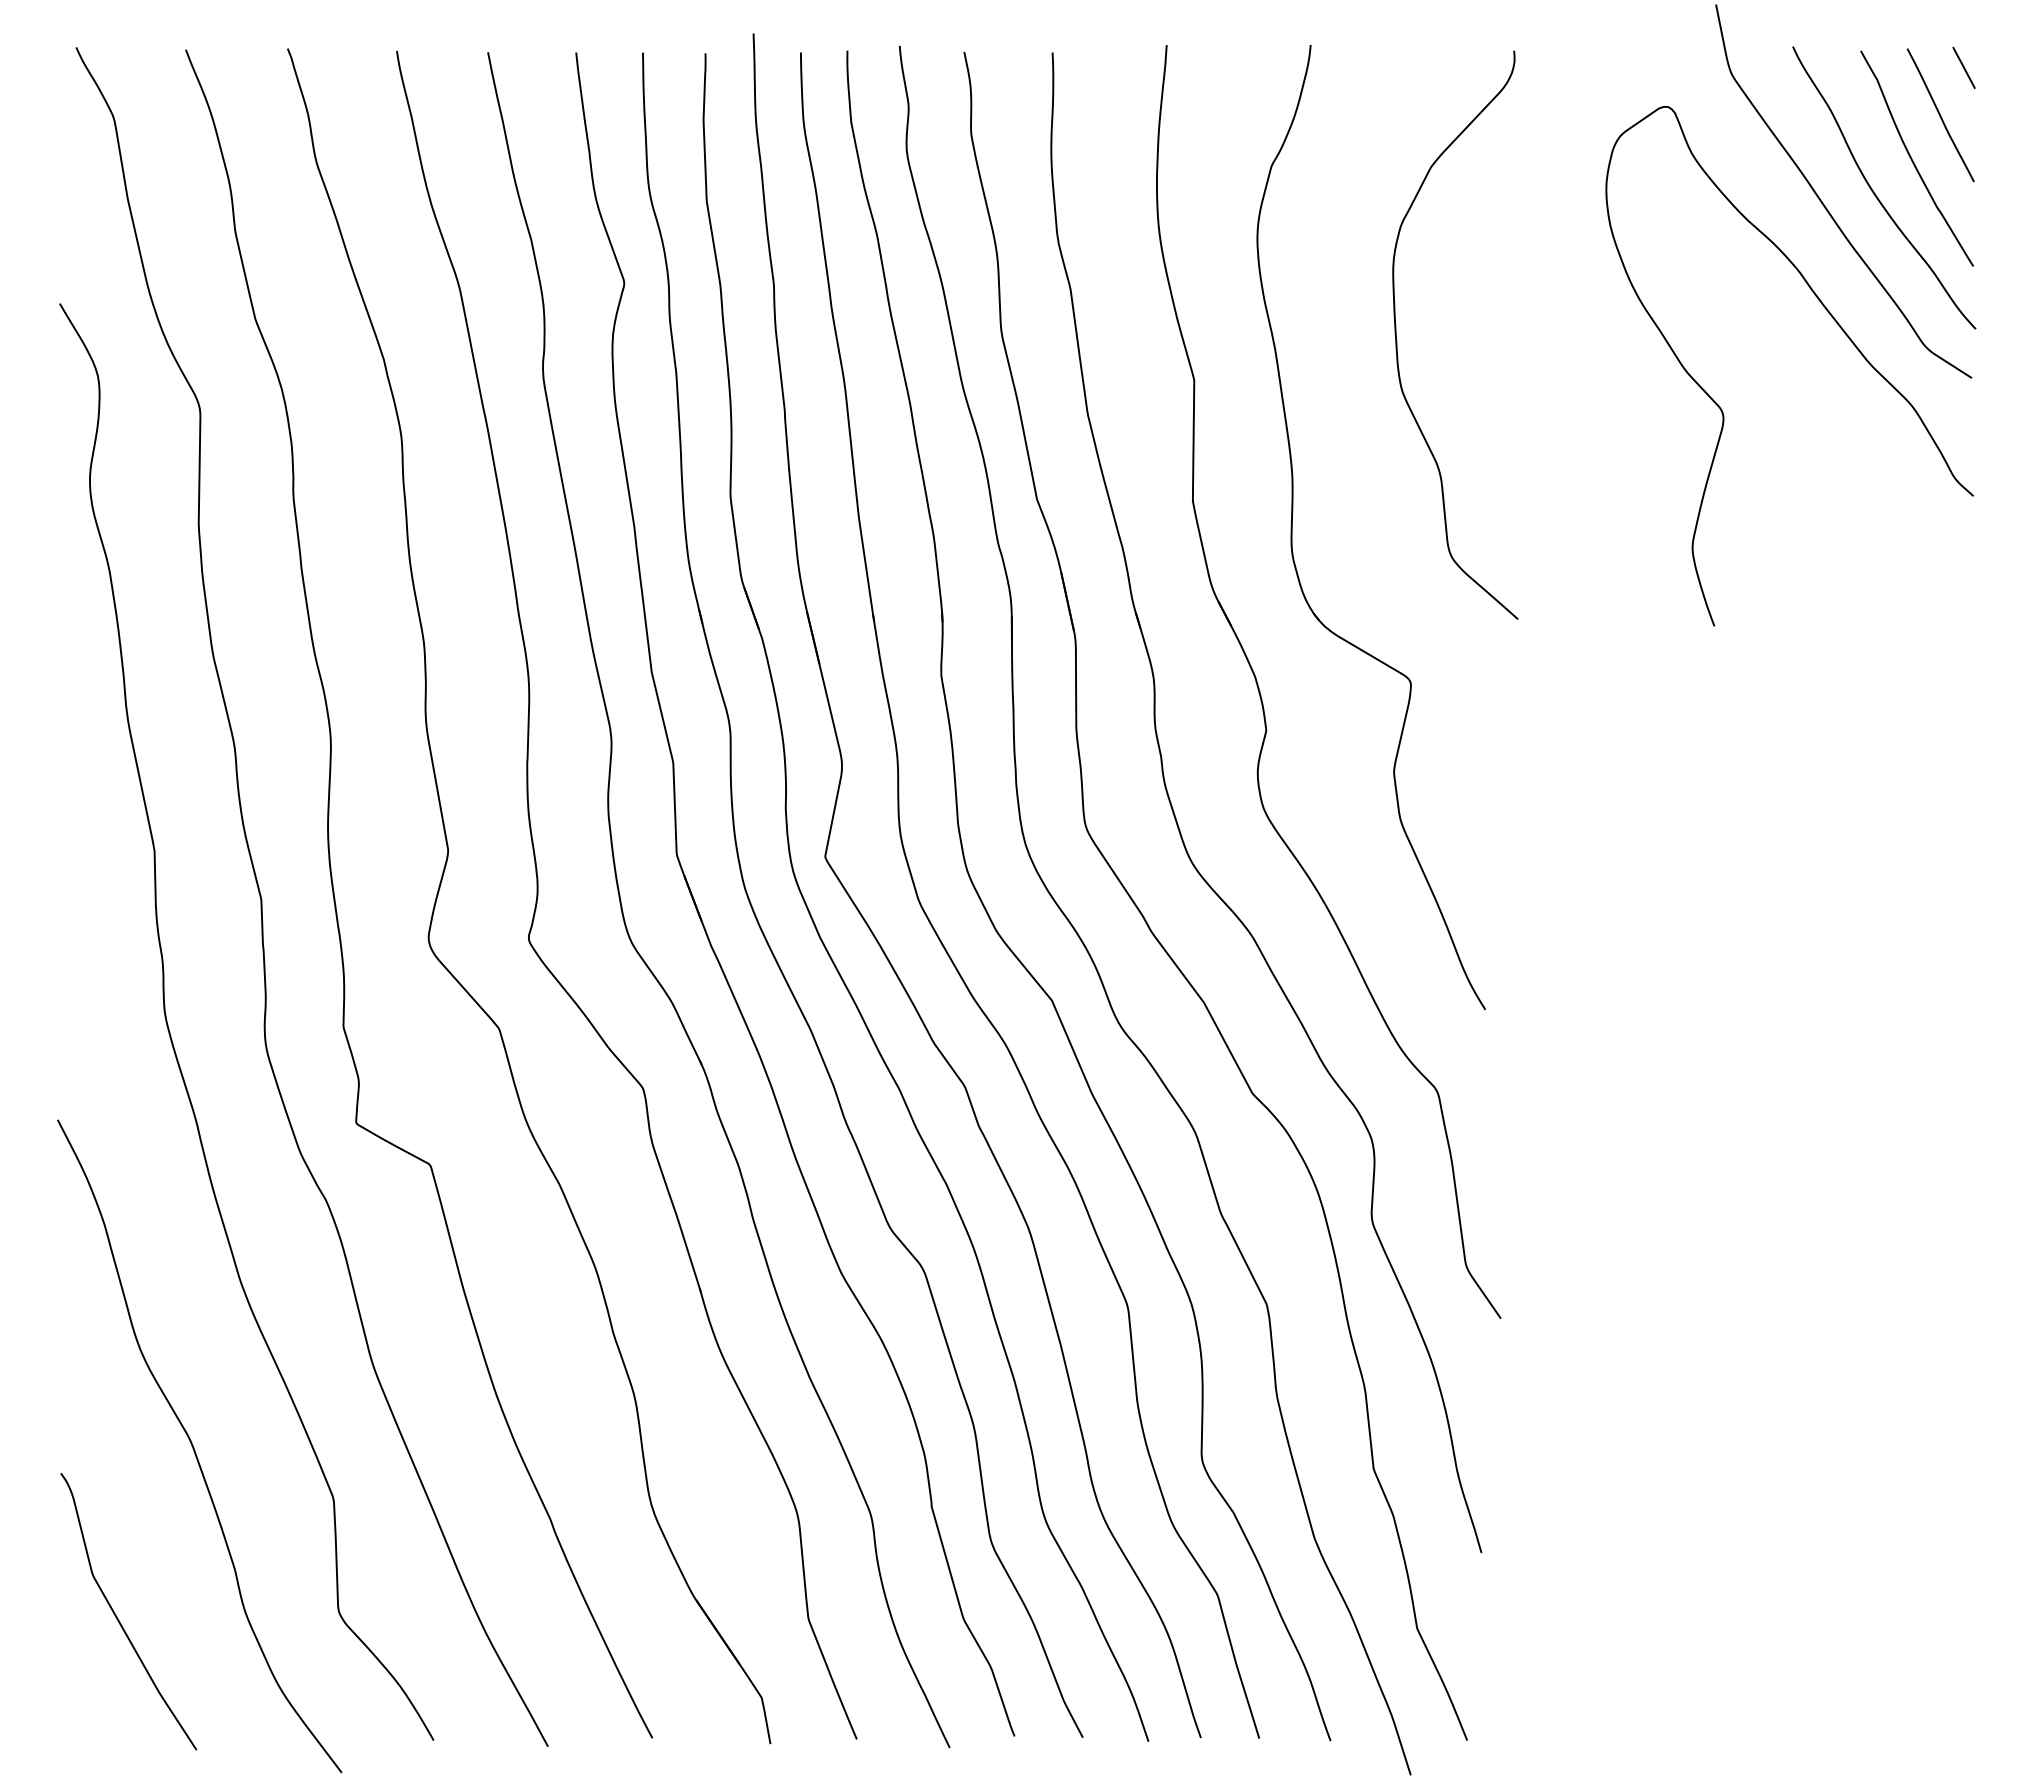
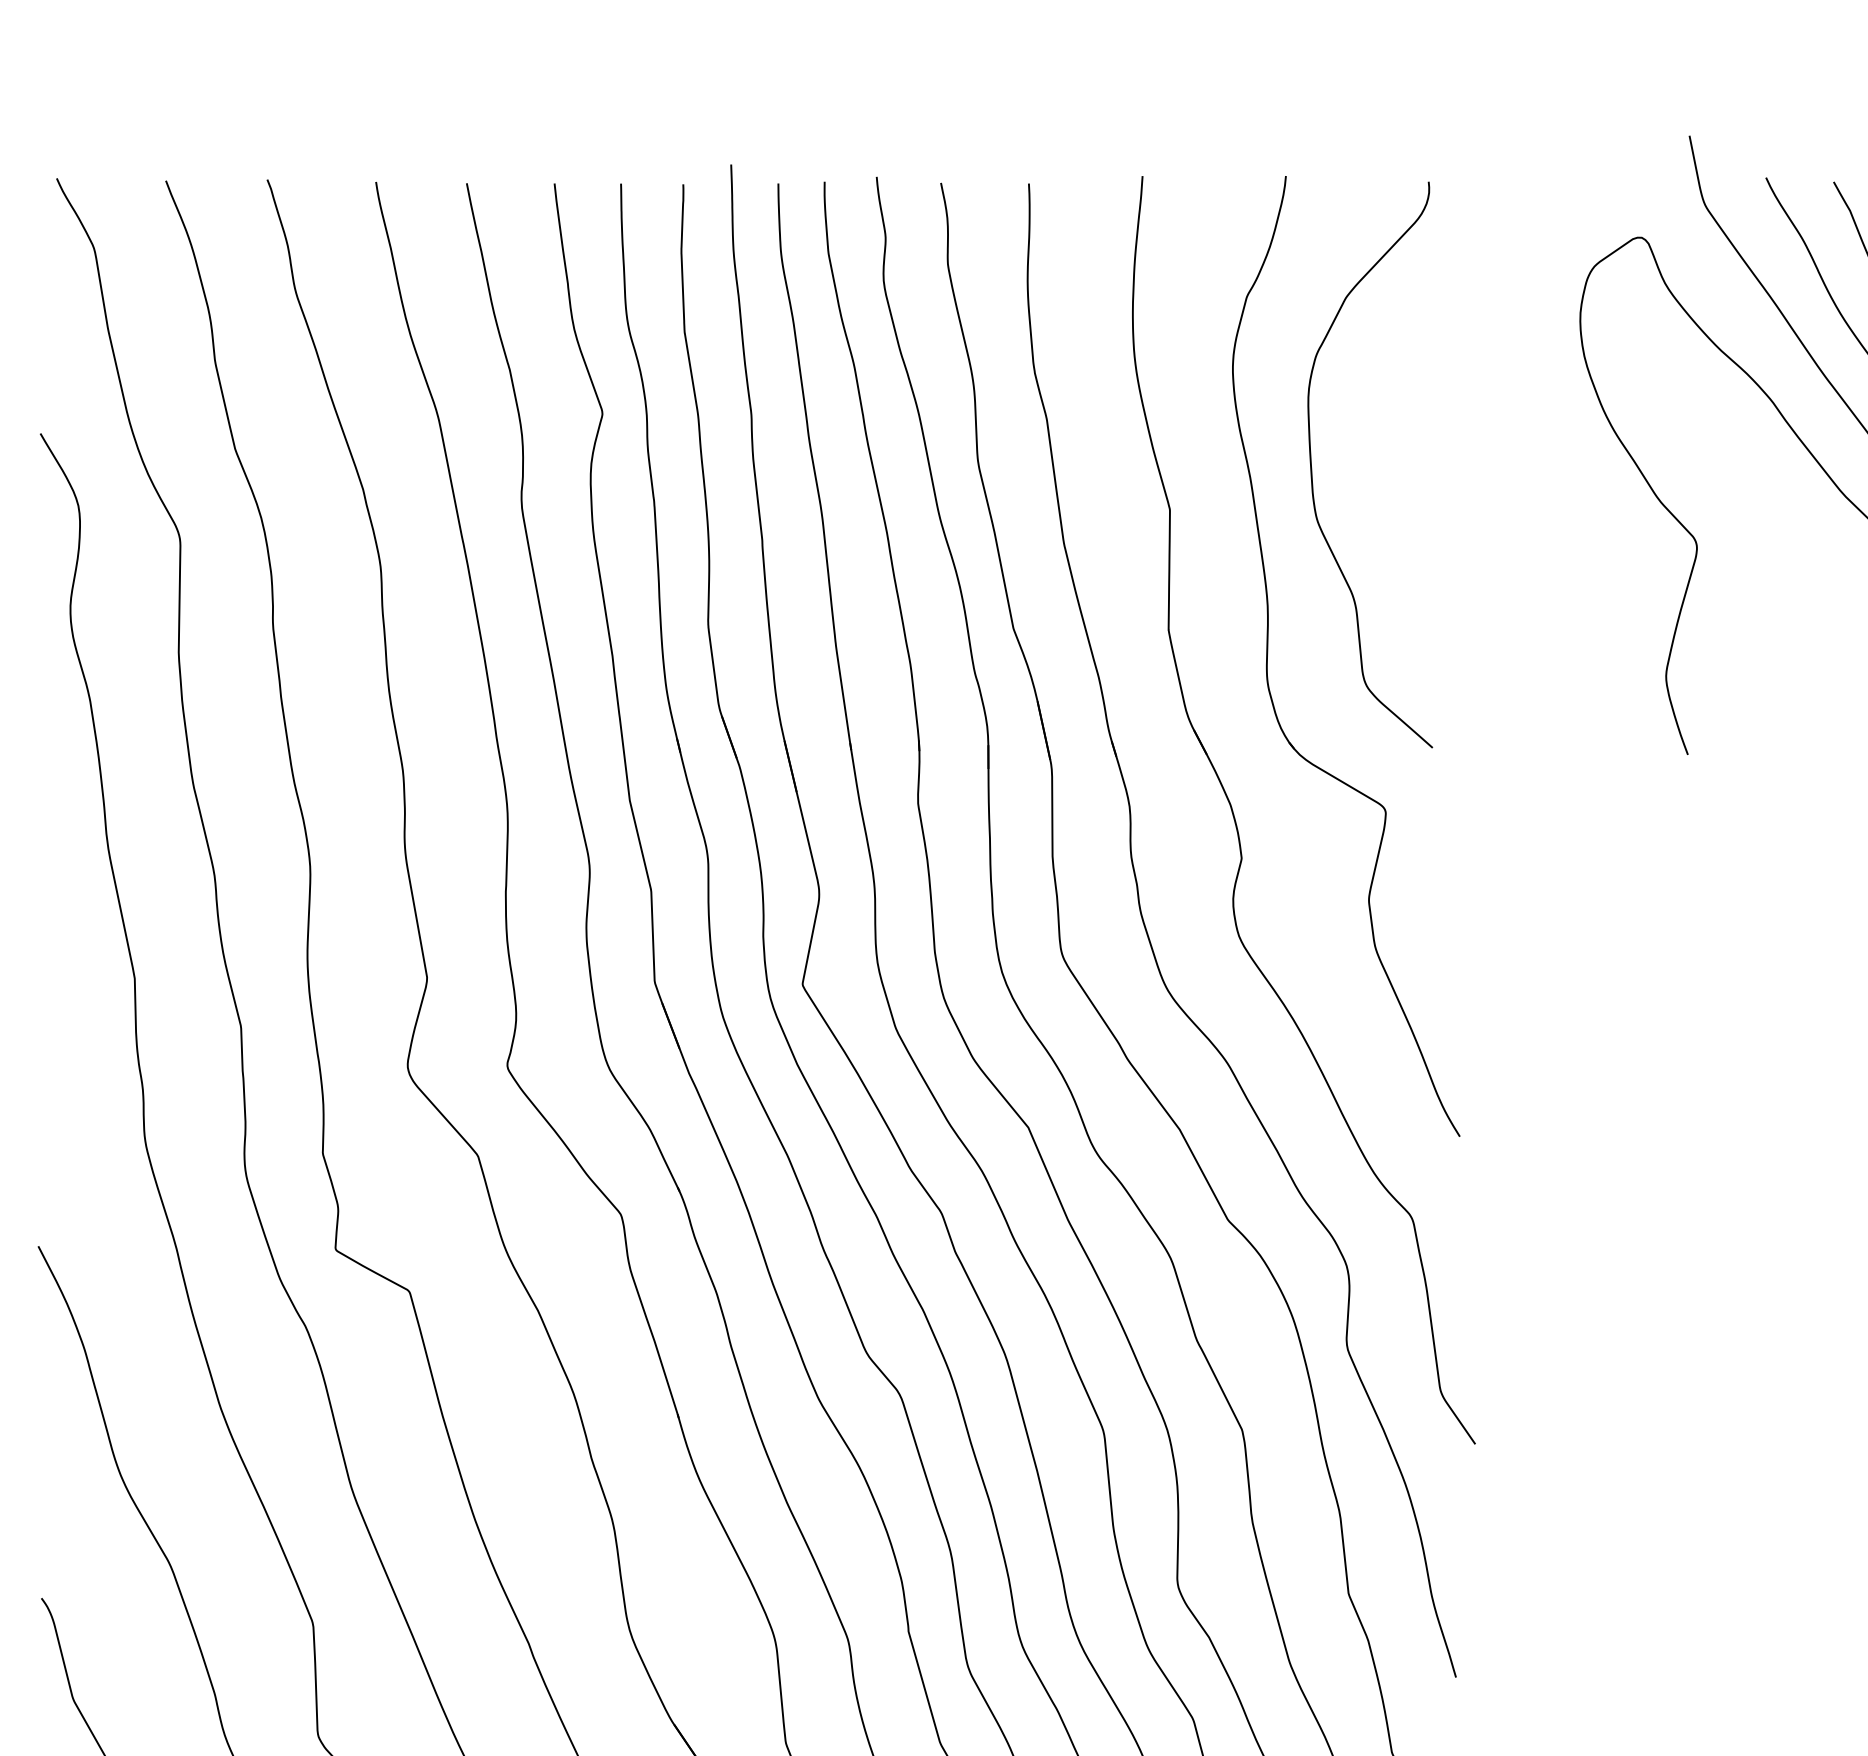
curve: (1397, 340) -> (1312, 470), moved

